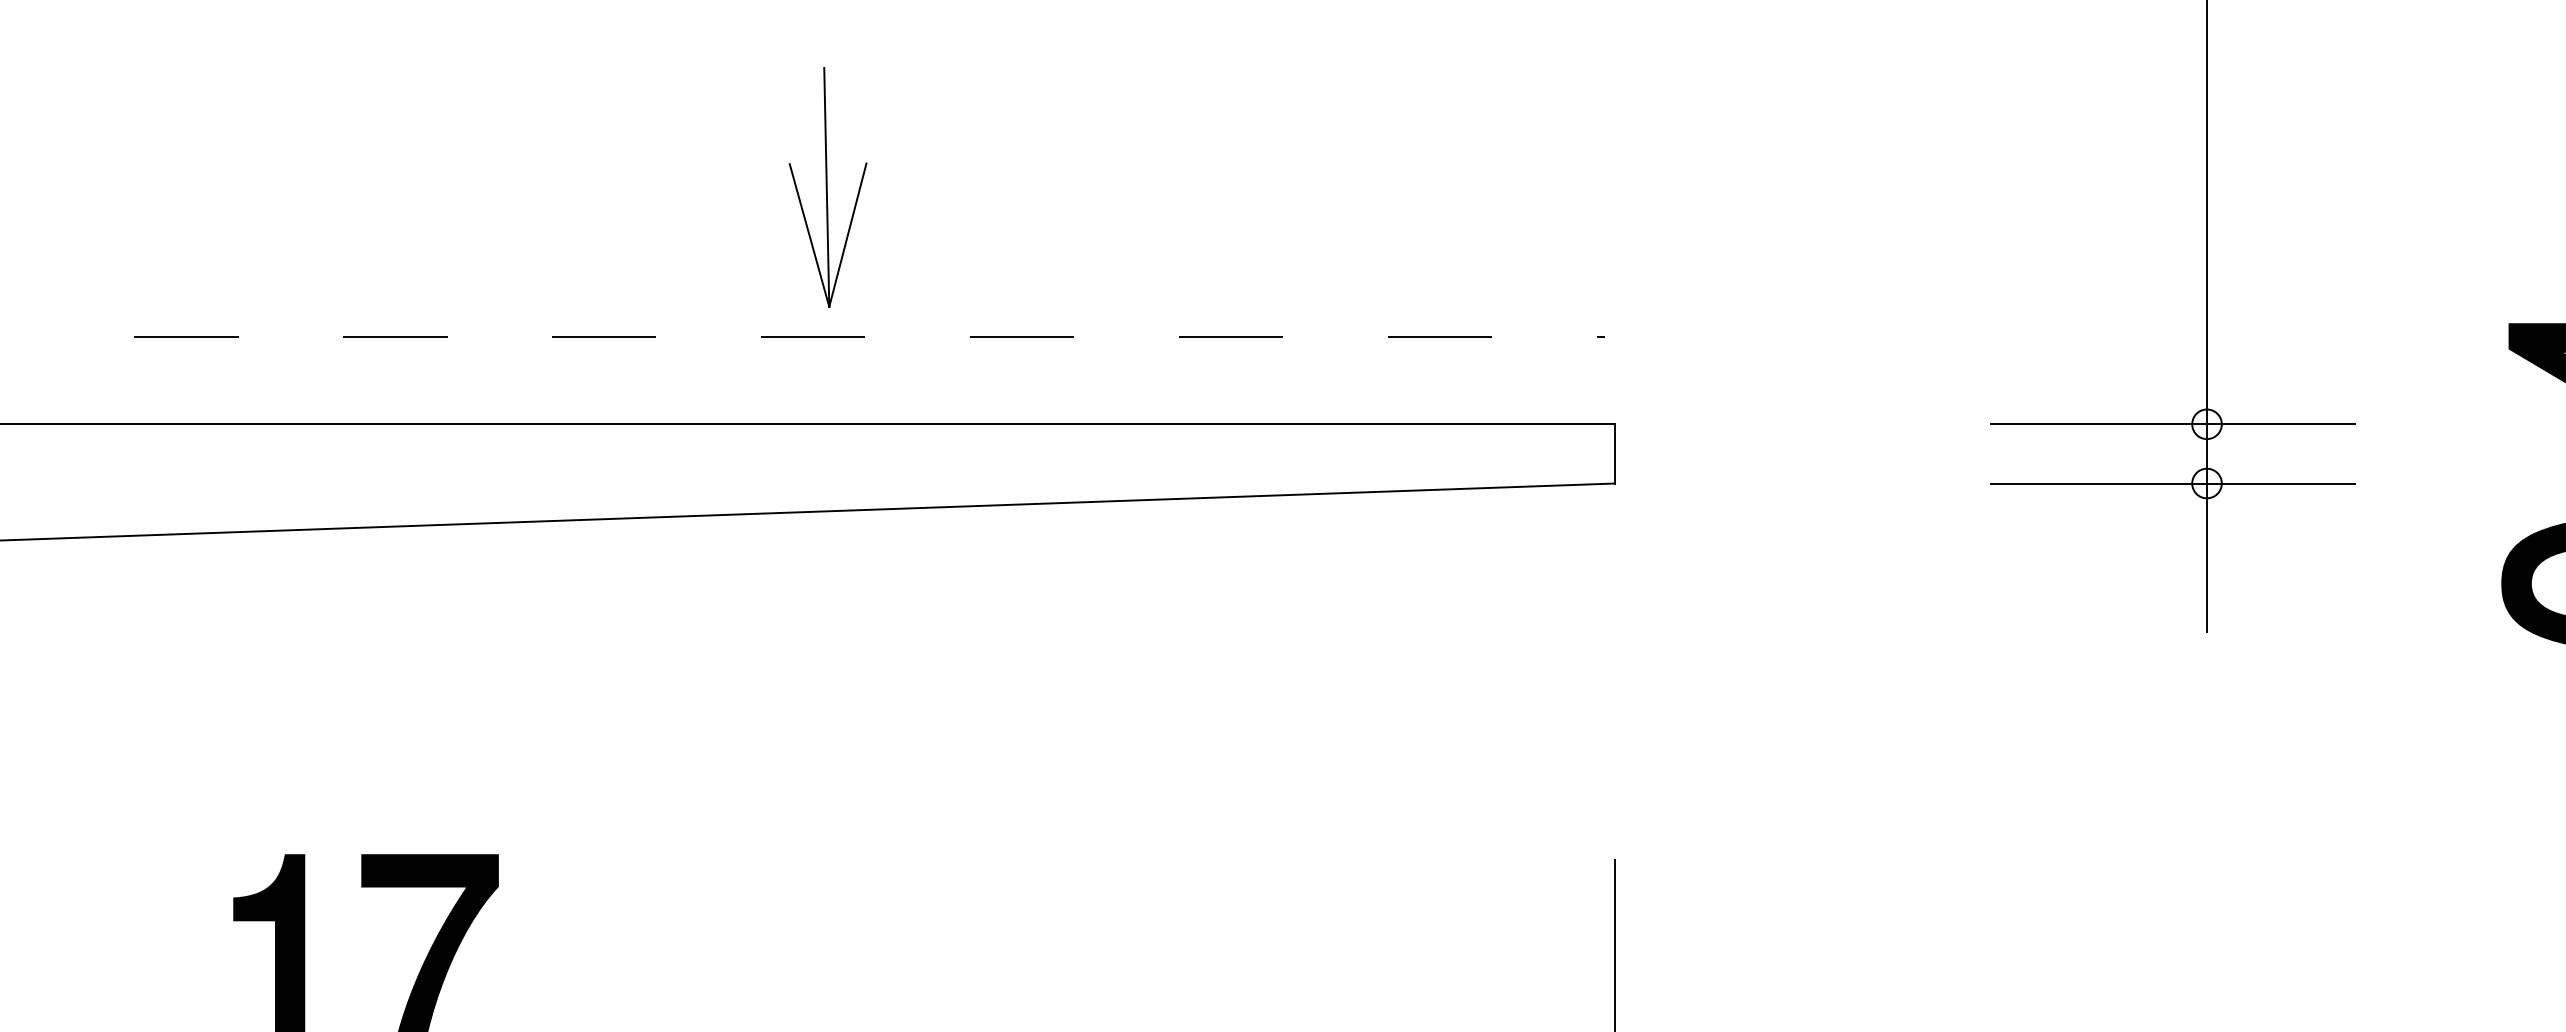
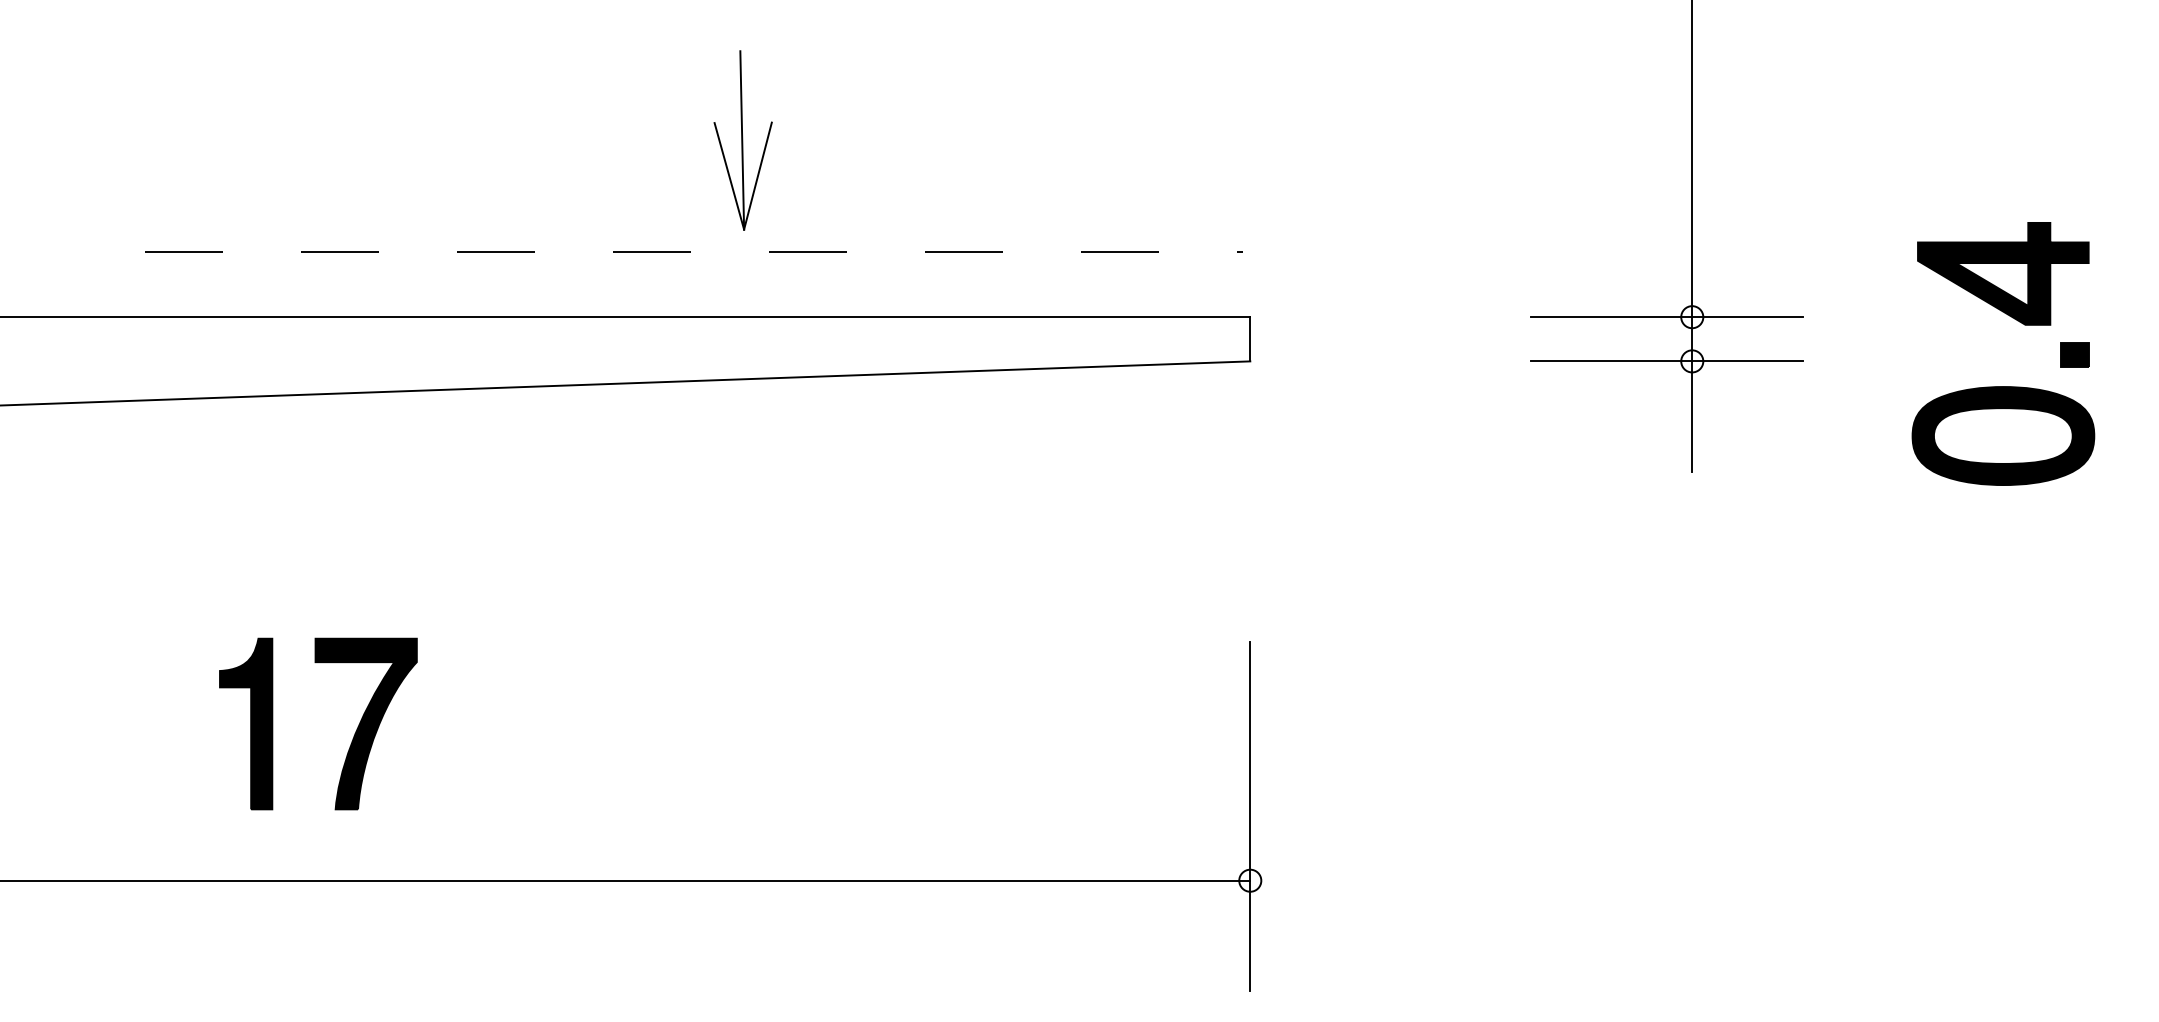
part: (827, 187) -> (742, 140), moved

